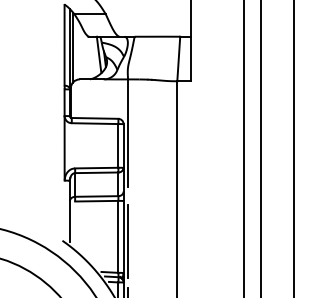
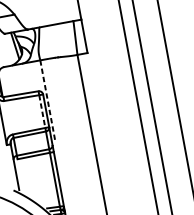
line: (128, 133) -> (48, 100), solid -> dashed
line: (118, 145) -> (42, 111), solid -> dashed
line: (128, 241) -> (63, 181), removed

